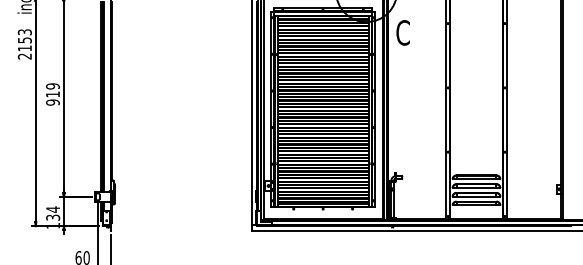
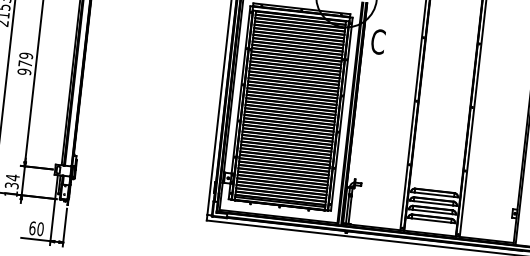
text: (52, 94) -> (24, 63), 919 -> 979

